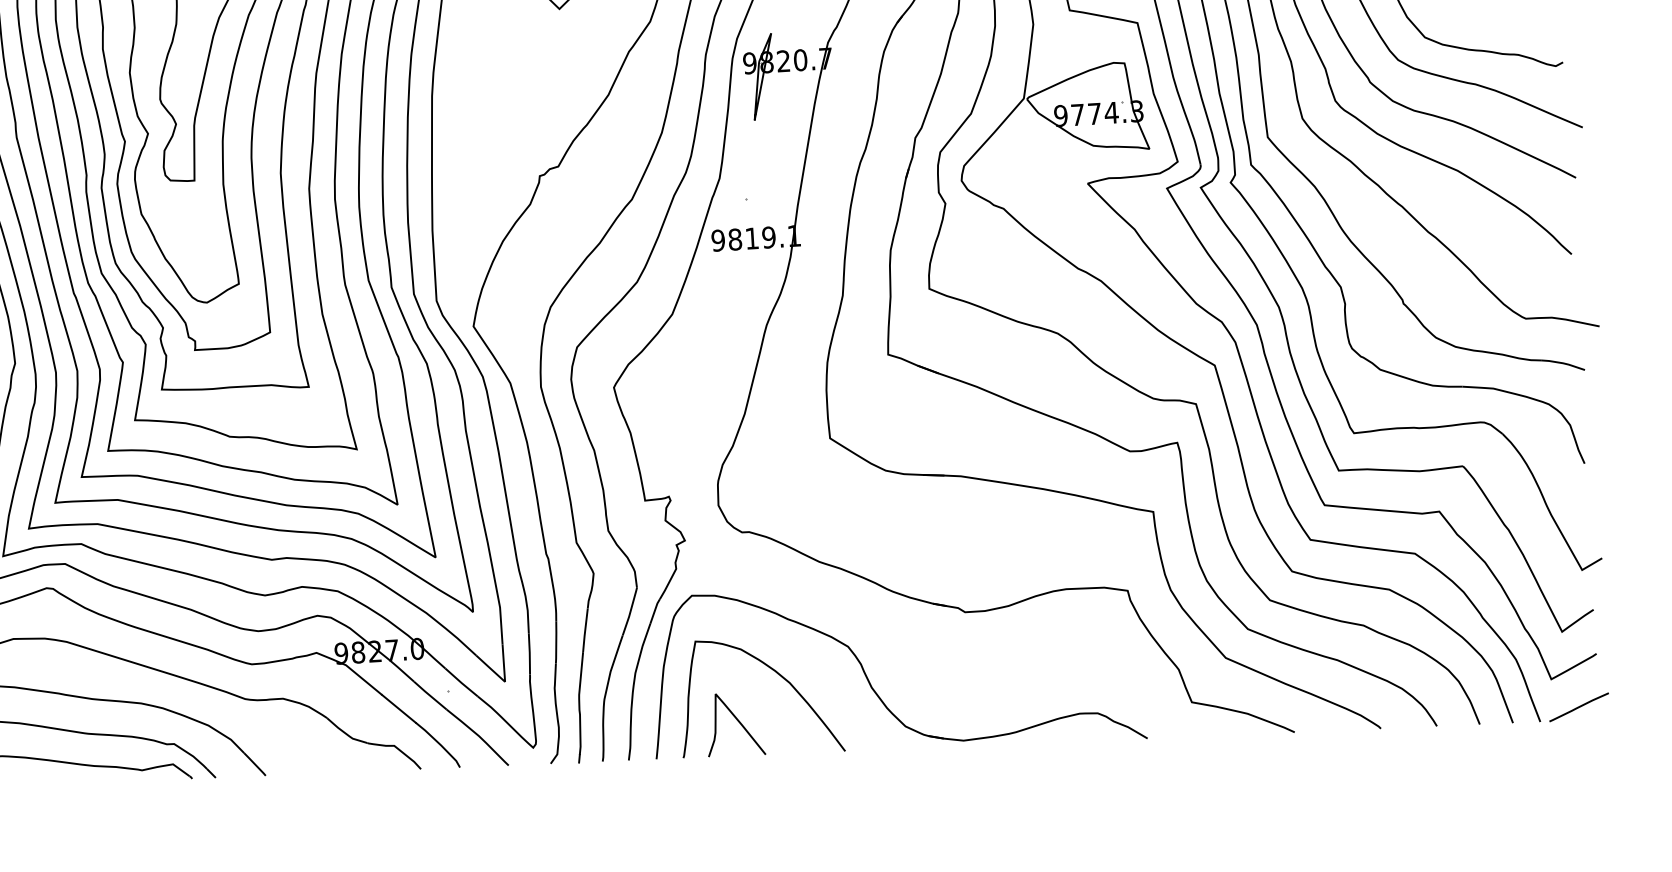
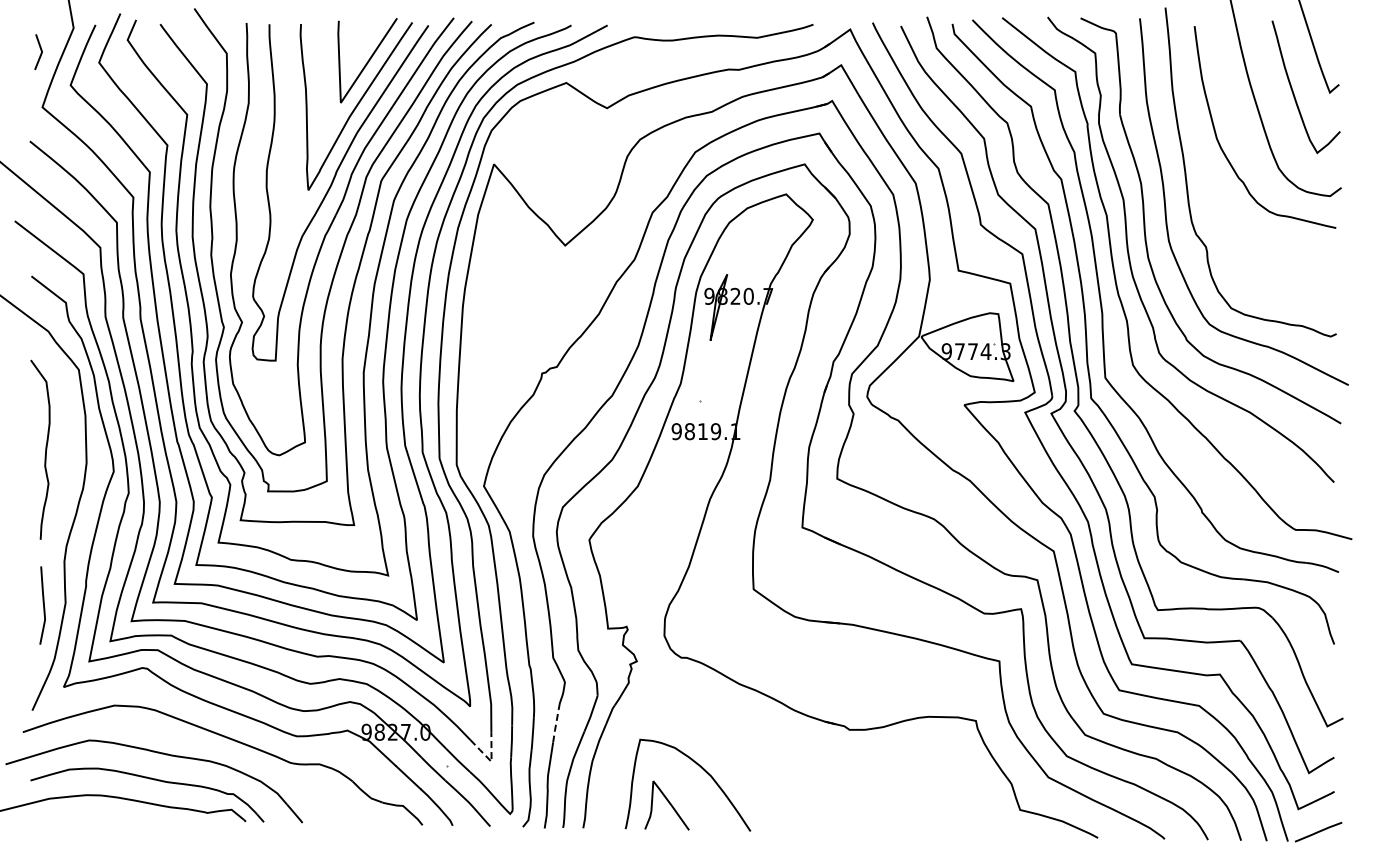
line: (584, 631) -> (555, 726), solid -> dashed
part: (869, 678) -> (772, 776), removed
line: (504, 681) -> (491, 761), solid -> dashed

